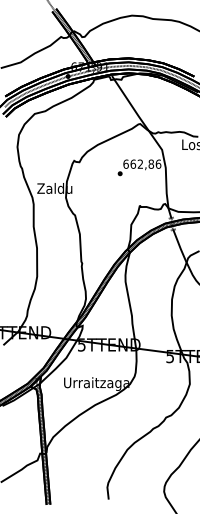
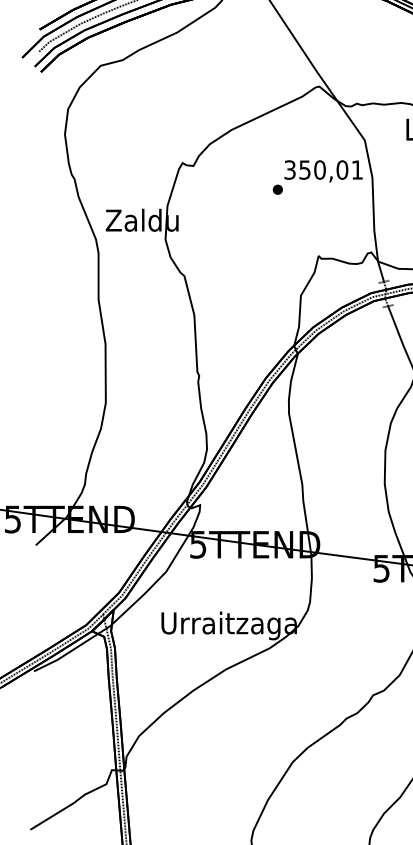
text: (142, 163) -> (324, 168), 662,86 -> 350,01

